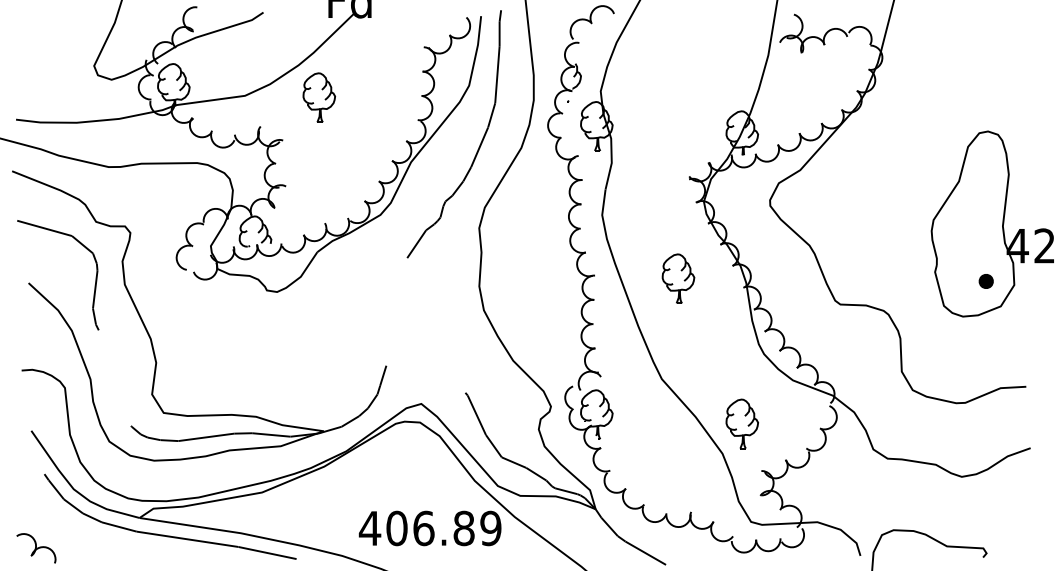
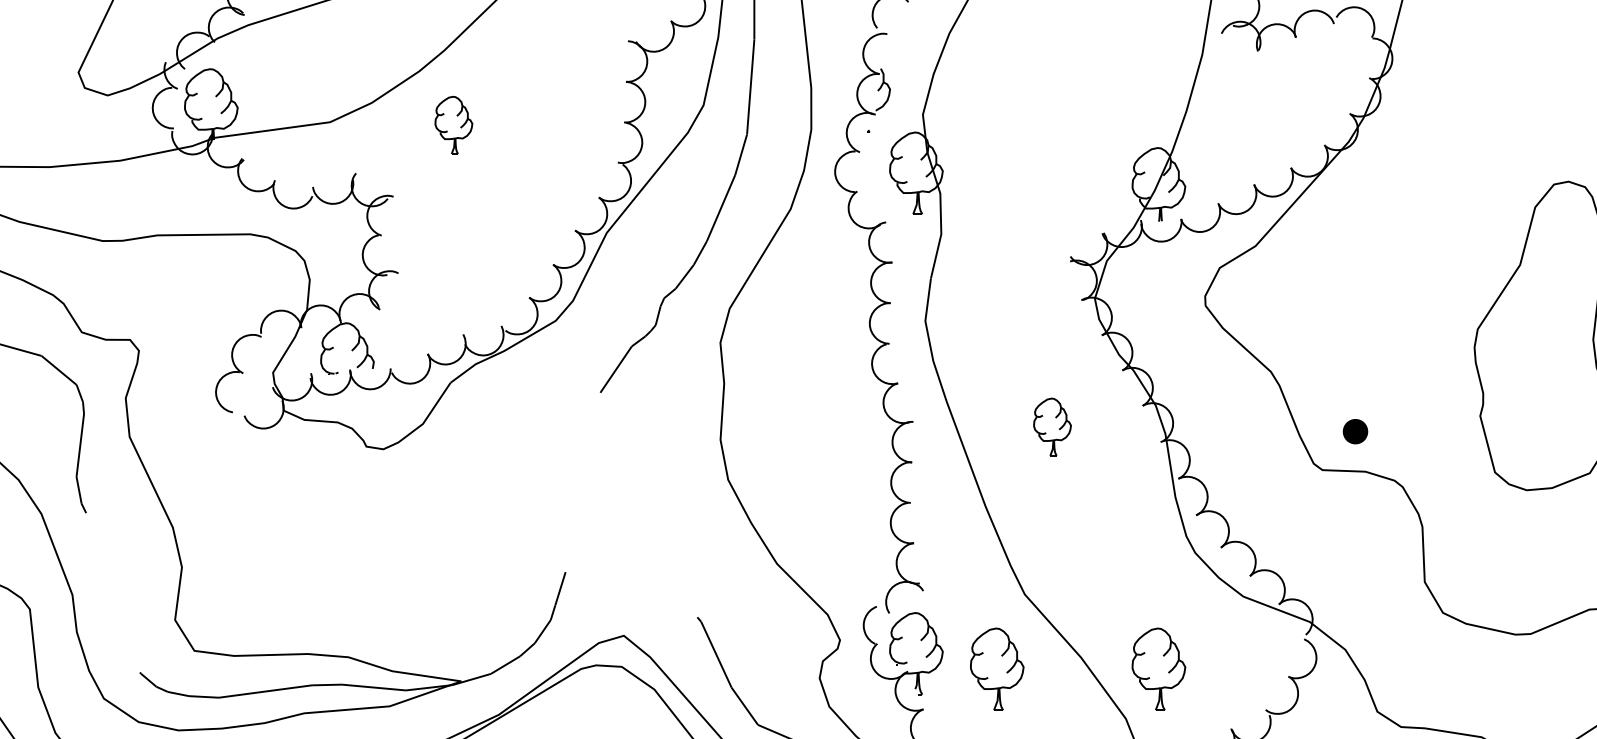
part: (319, 97) -> (454, 125), size x0.7
part: (678, 278) -> (1052, 426), size x0.7
part: (985, 281) -> (1354, 431), moved
part: (644, 423) -> (995, 668), added

